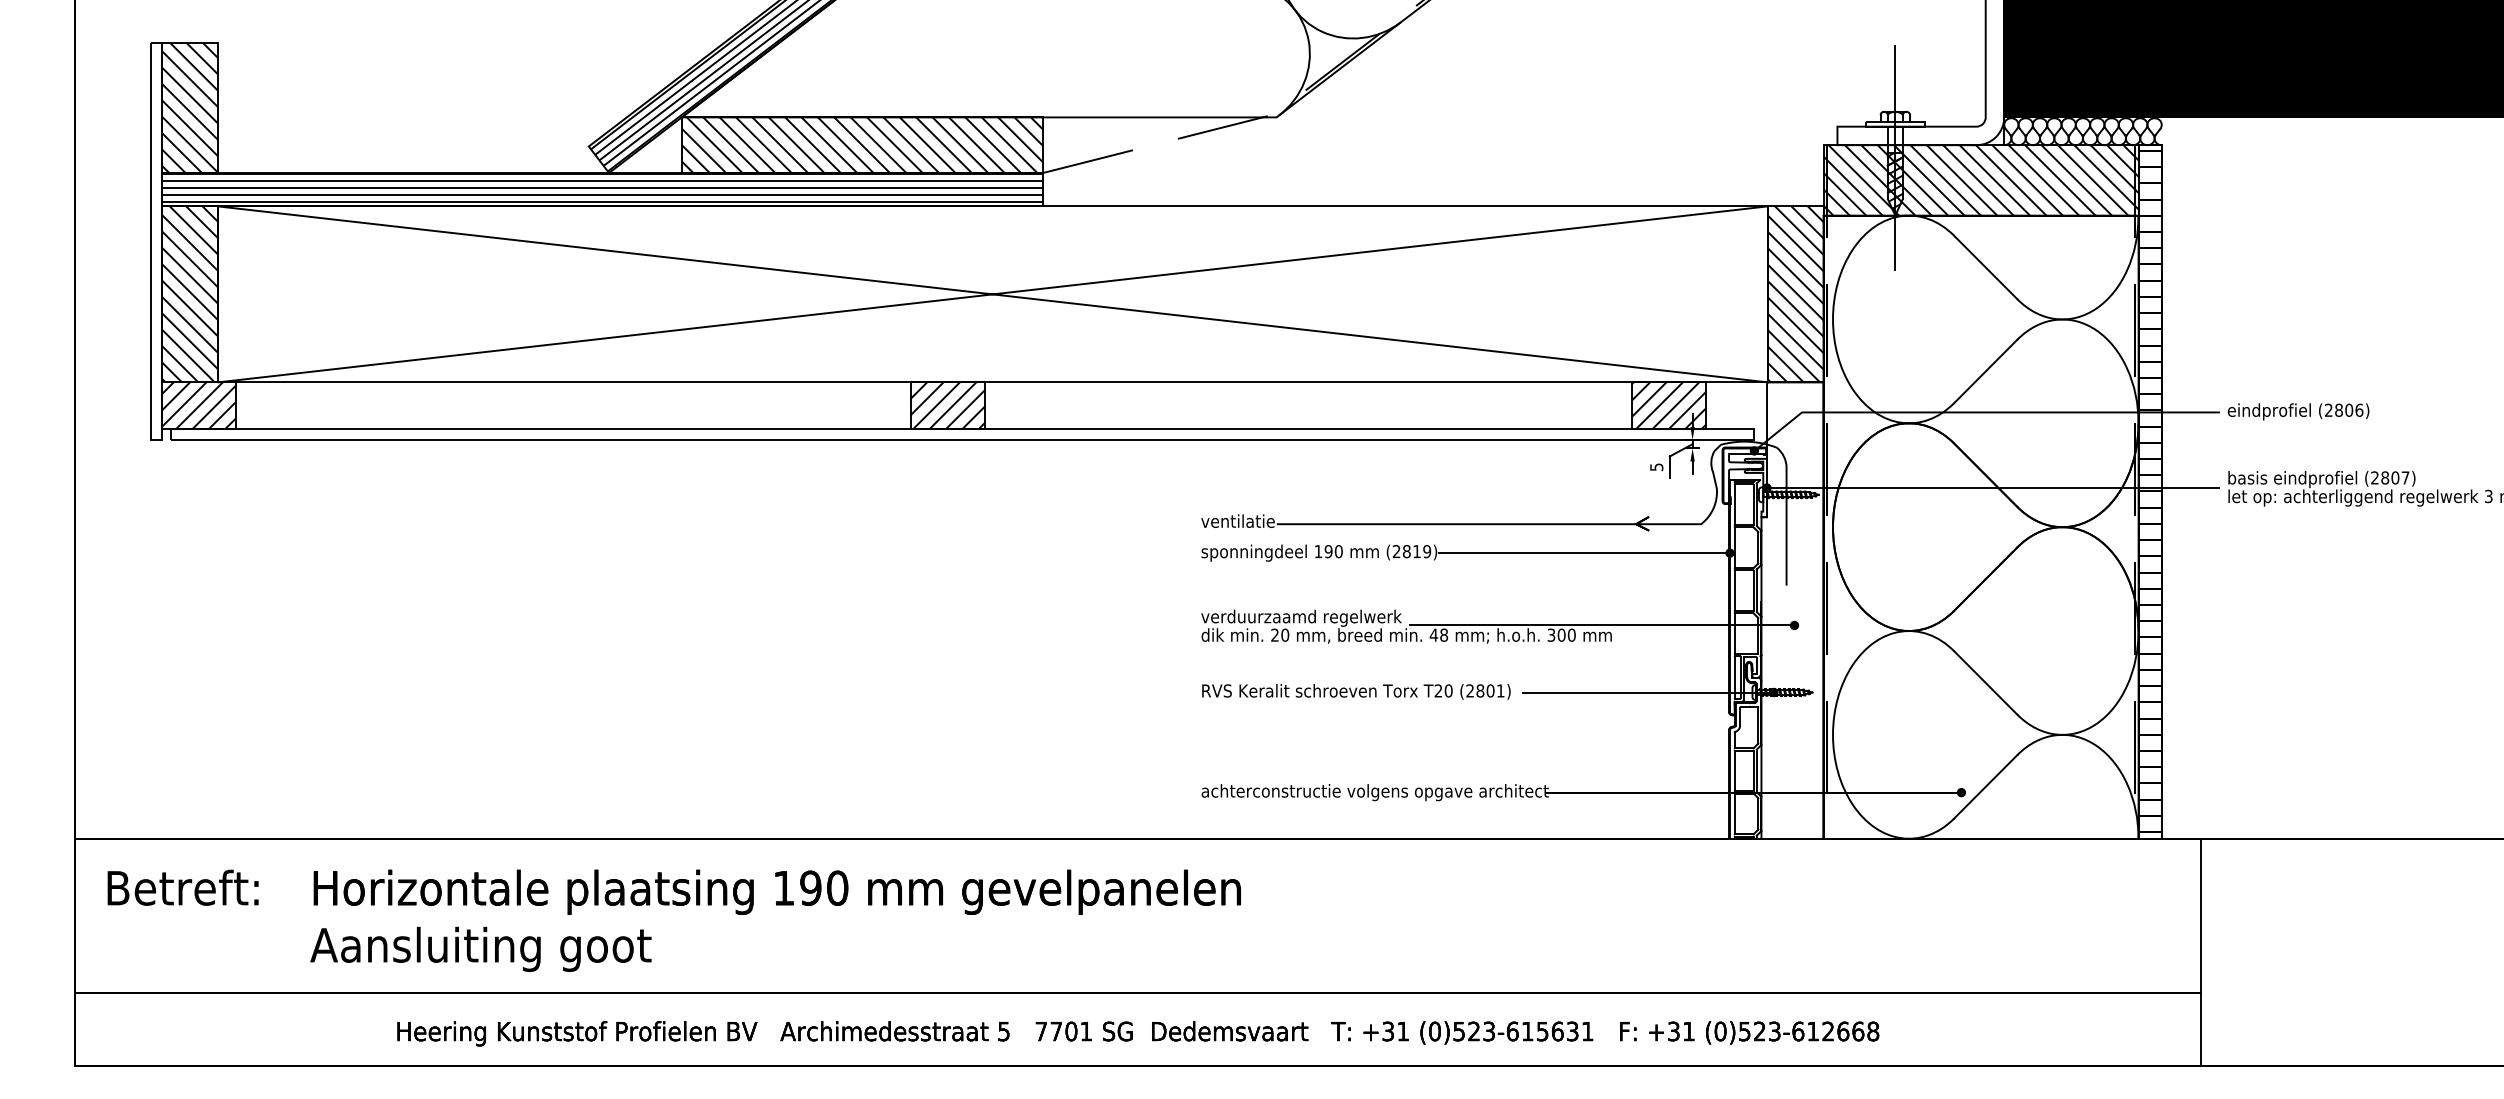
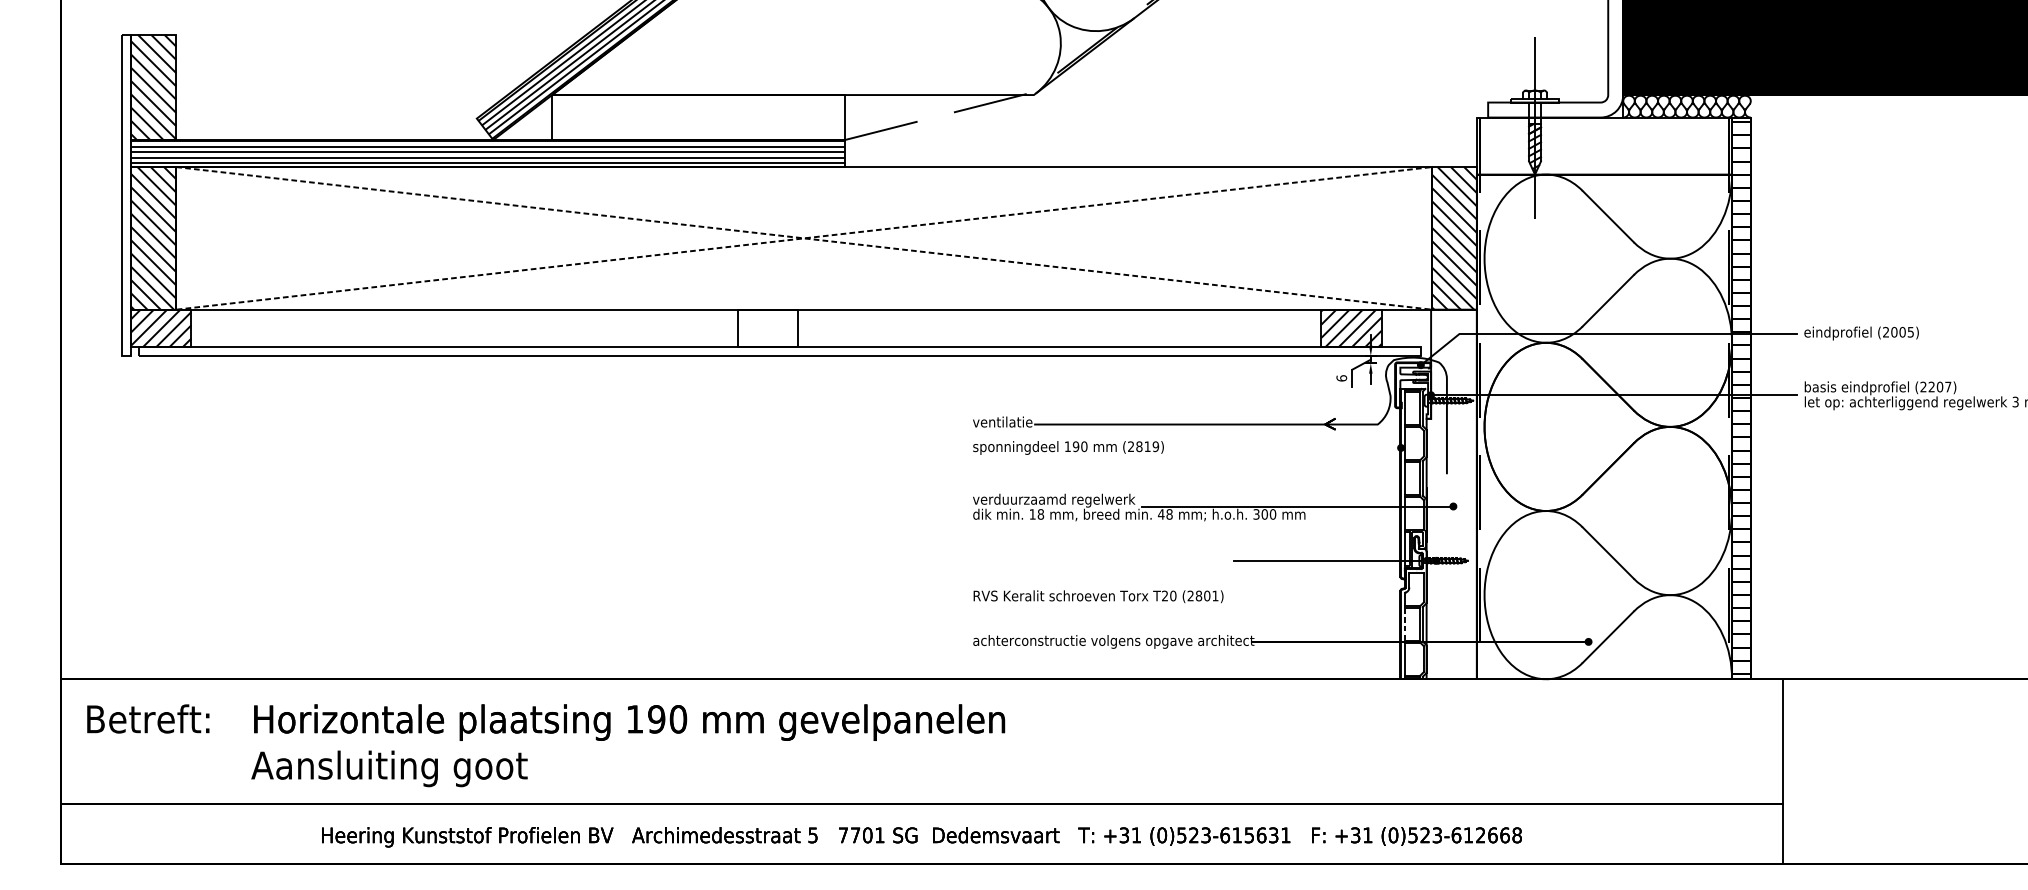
hatch: (862, 145) -> (698, 117), removed
hatch: (1980, 180) -> (1604, 146), removed
line: (1767, 293) -> (1431, 237), solid -> dashed
hatch: (947, 405) -> (767, 328), removed
text: (2349, 409) -> (1902, 331), (2806) -> (2005)
text: (1656, 467) -> (1341, 378), 5 -> 6
text: (2385, 477) -> (1932, 386), (2807) -> (2207)
line: (1584, 553) -> (1283, 448), removed
text: (1280, 634) -> (1037, 513), 20 -> 18
text: (1356, 691) -> (1098, 596), moved
line: (1734, 770) -> (1404, 623), solid -> dashed

